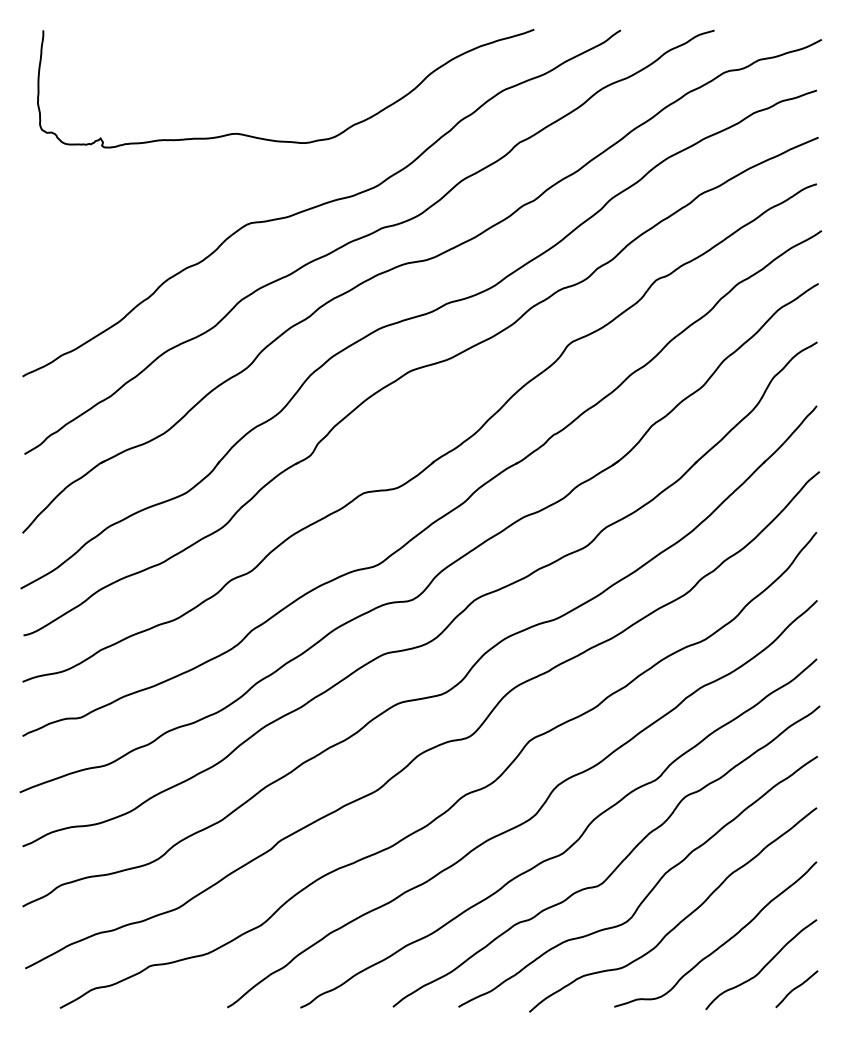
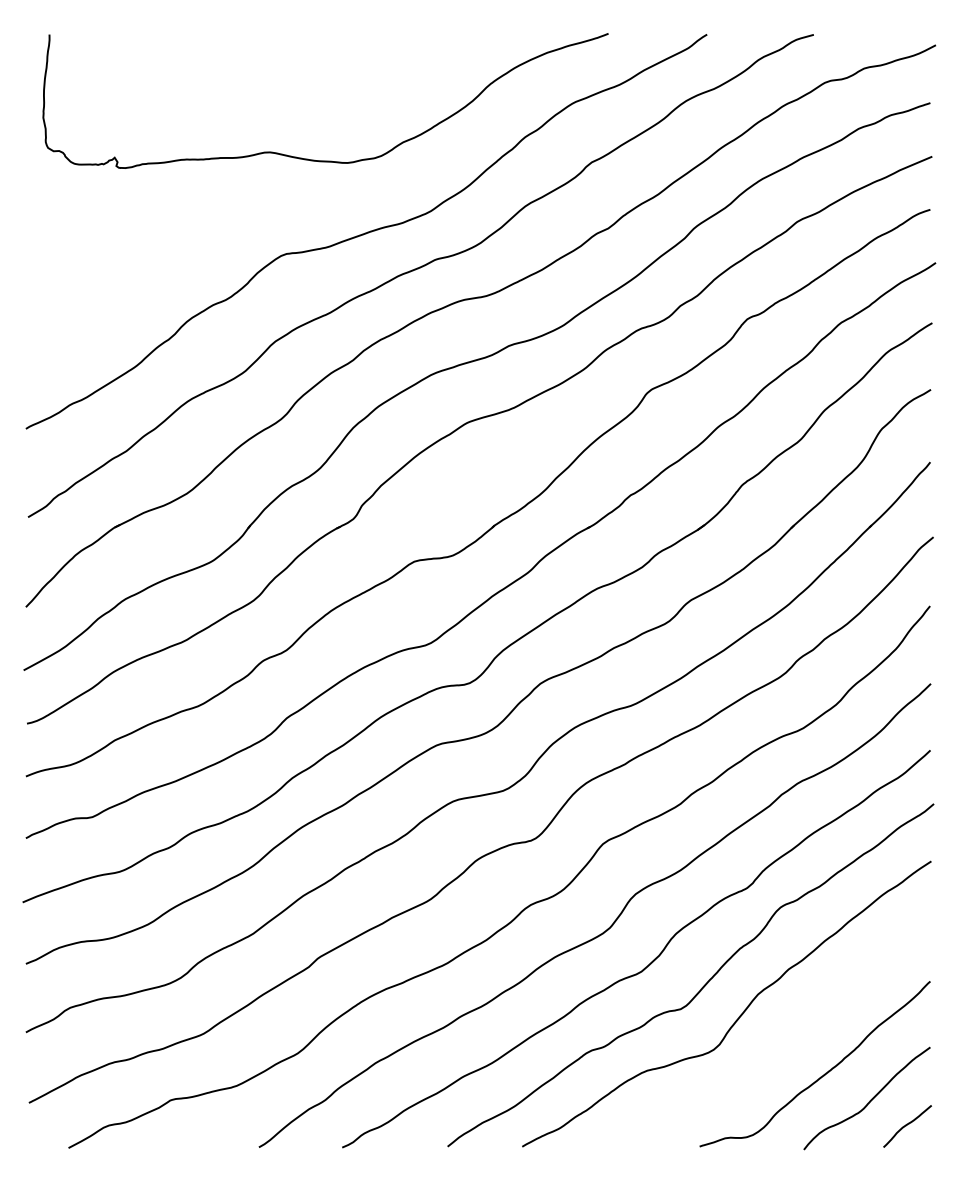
curve: (681, 919) -> (776, 1047), removed

